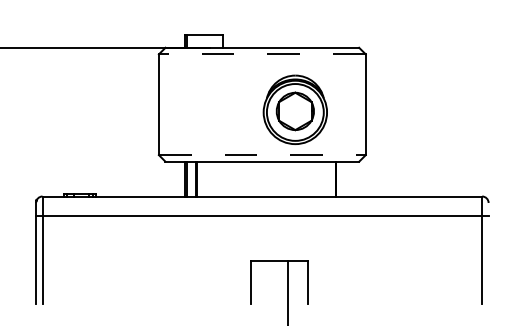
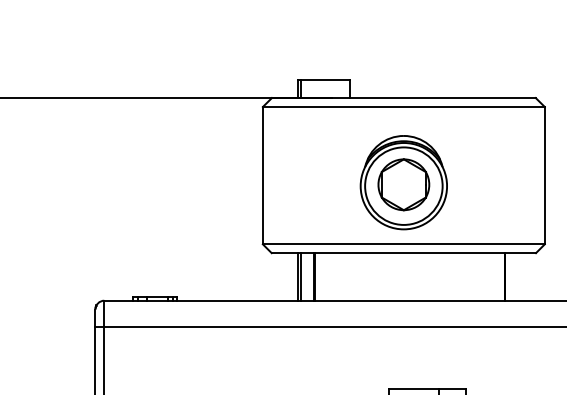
line: (261, 54) -> (402, 107), dashed -> solid
part: (294, 109) -> (402, 182), moved
line: (262, 155) -> (404, 244), dashed -> solid

